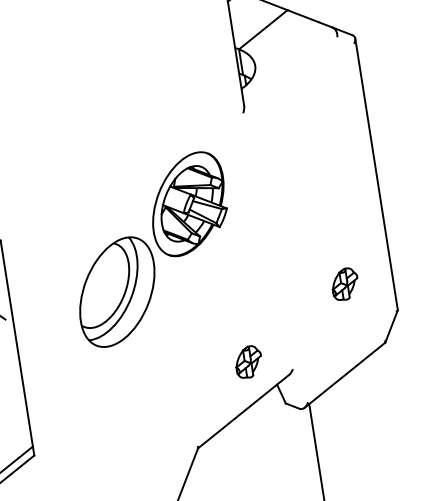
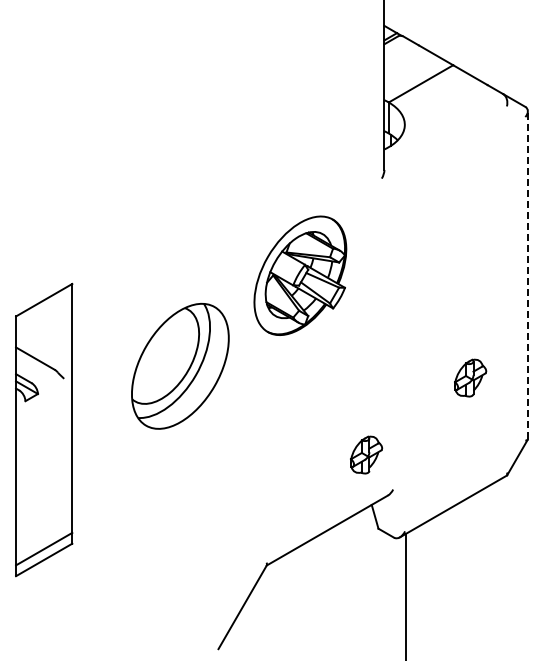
line: (376, 174) -> (527, 275), solid -> dashed
part: (345, 283) -> (470, 377), moved
part: (117, 291) -> (180, 365), moved
part: (248, 361) -> (366, 454), moved

